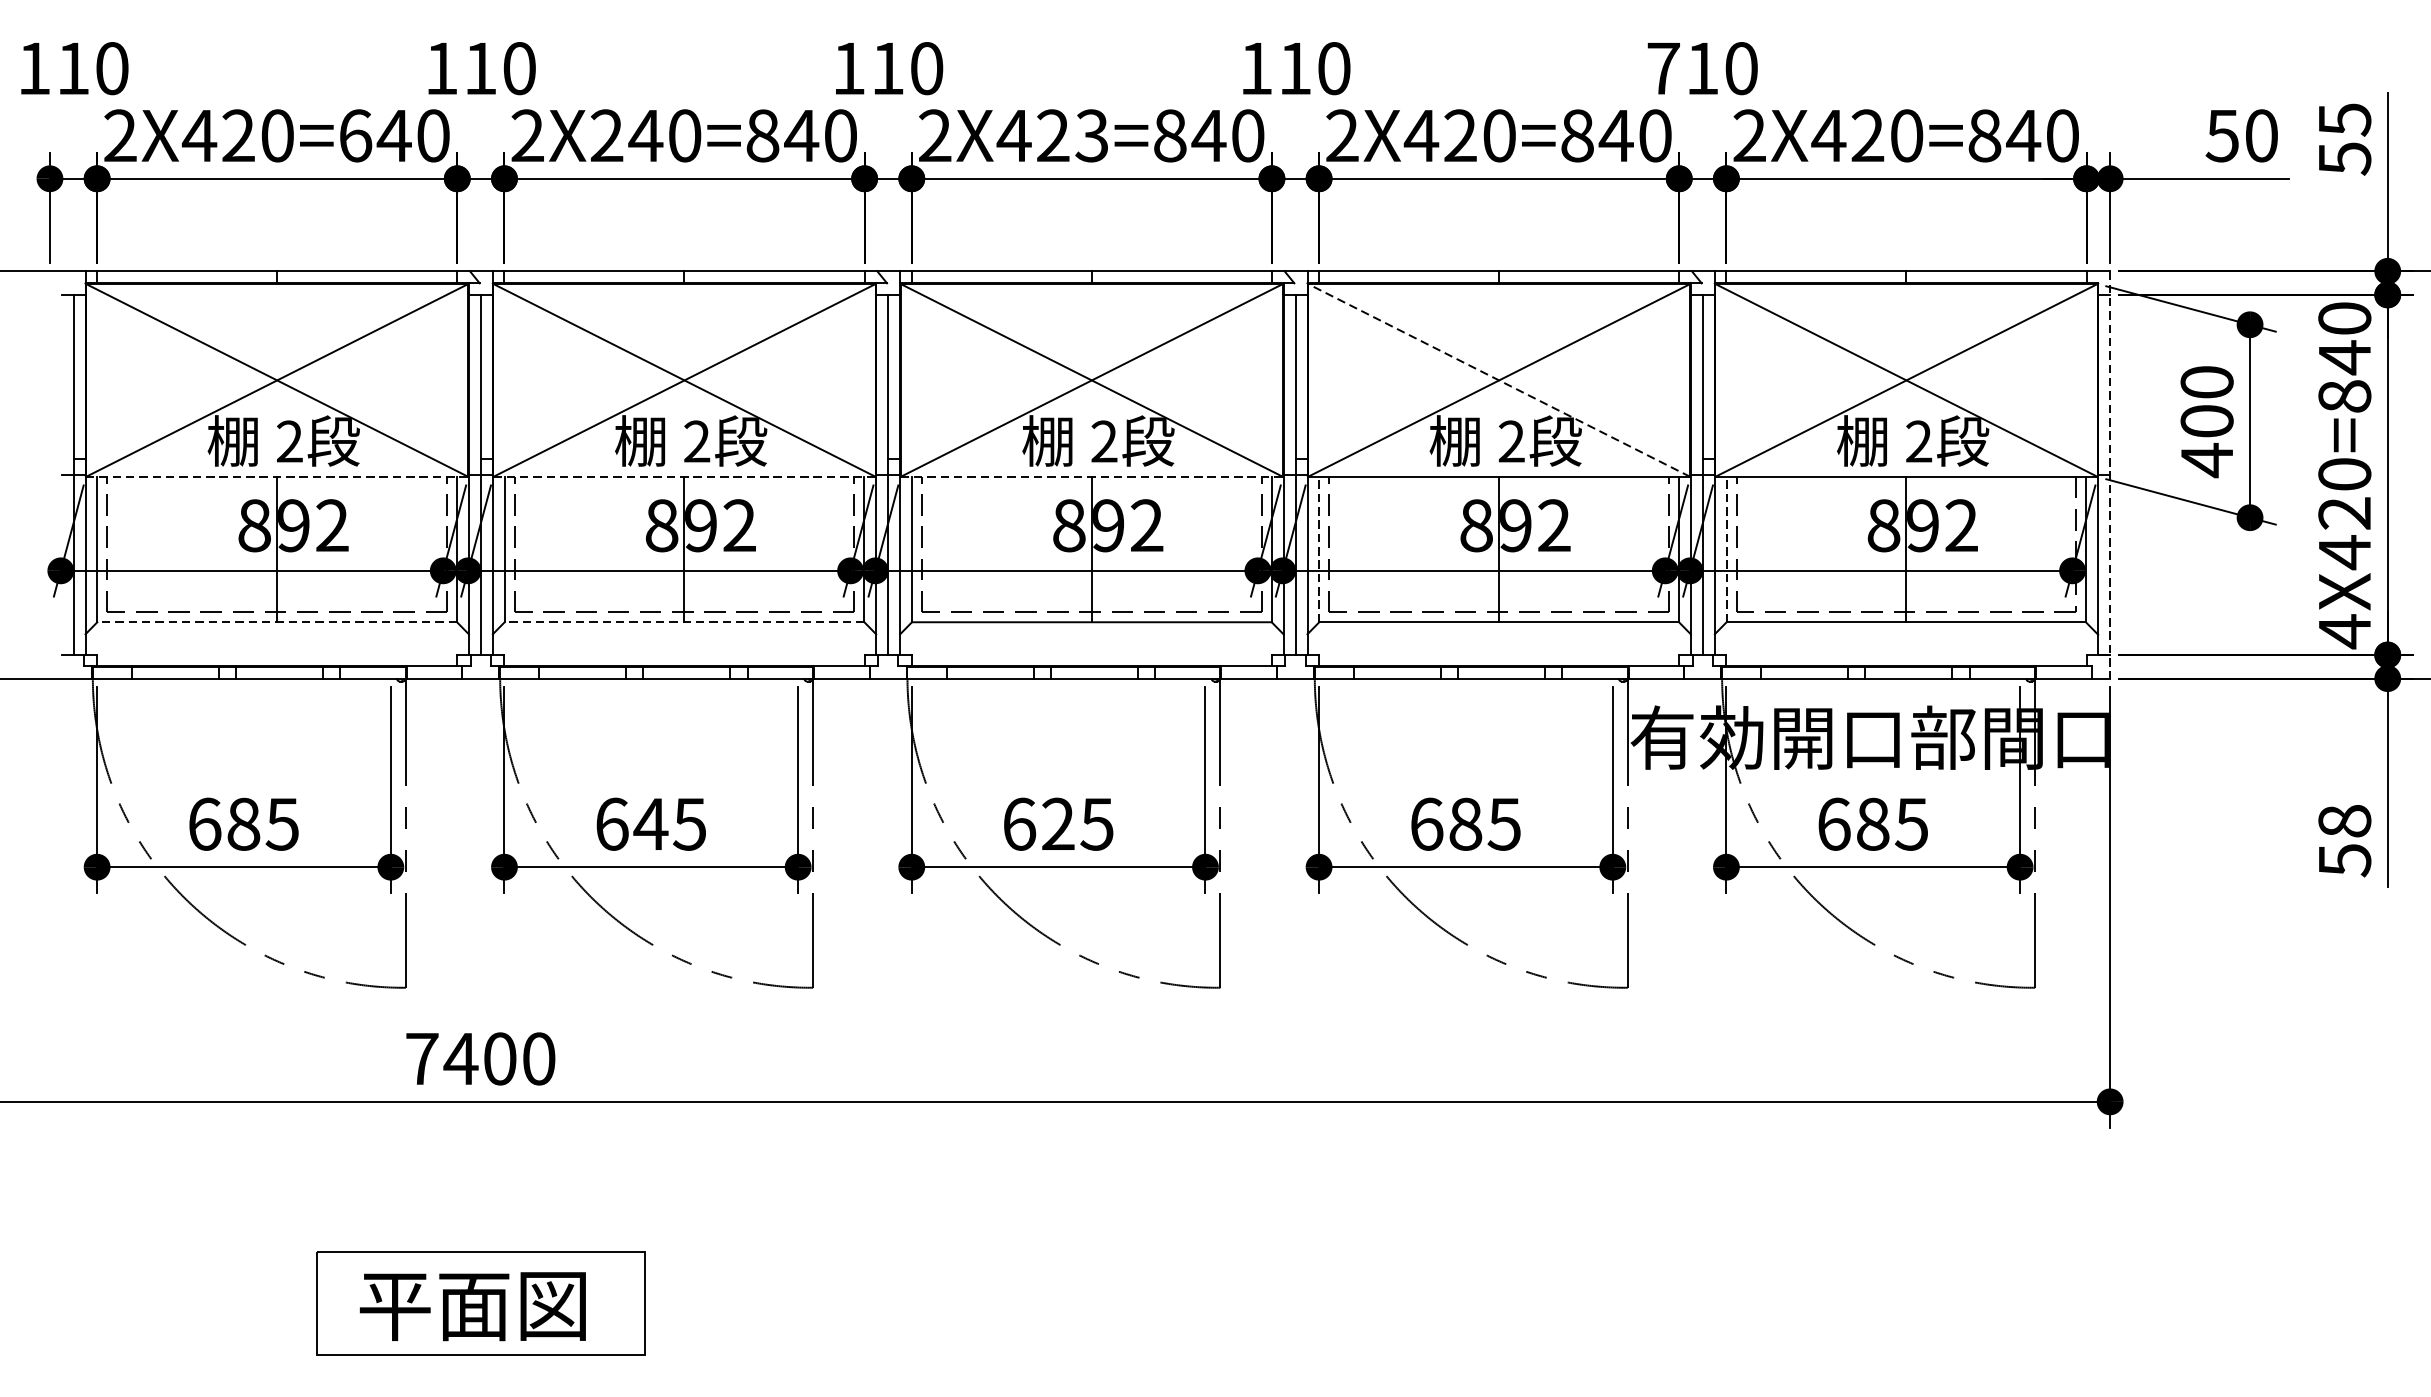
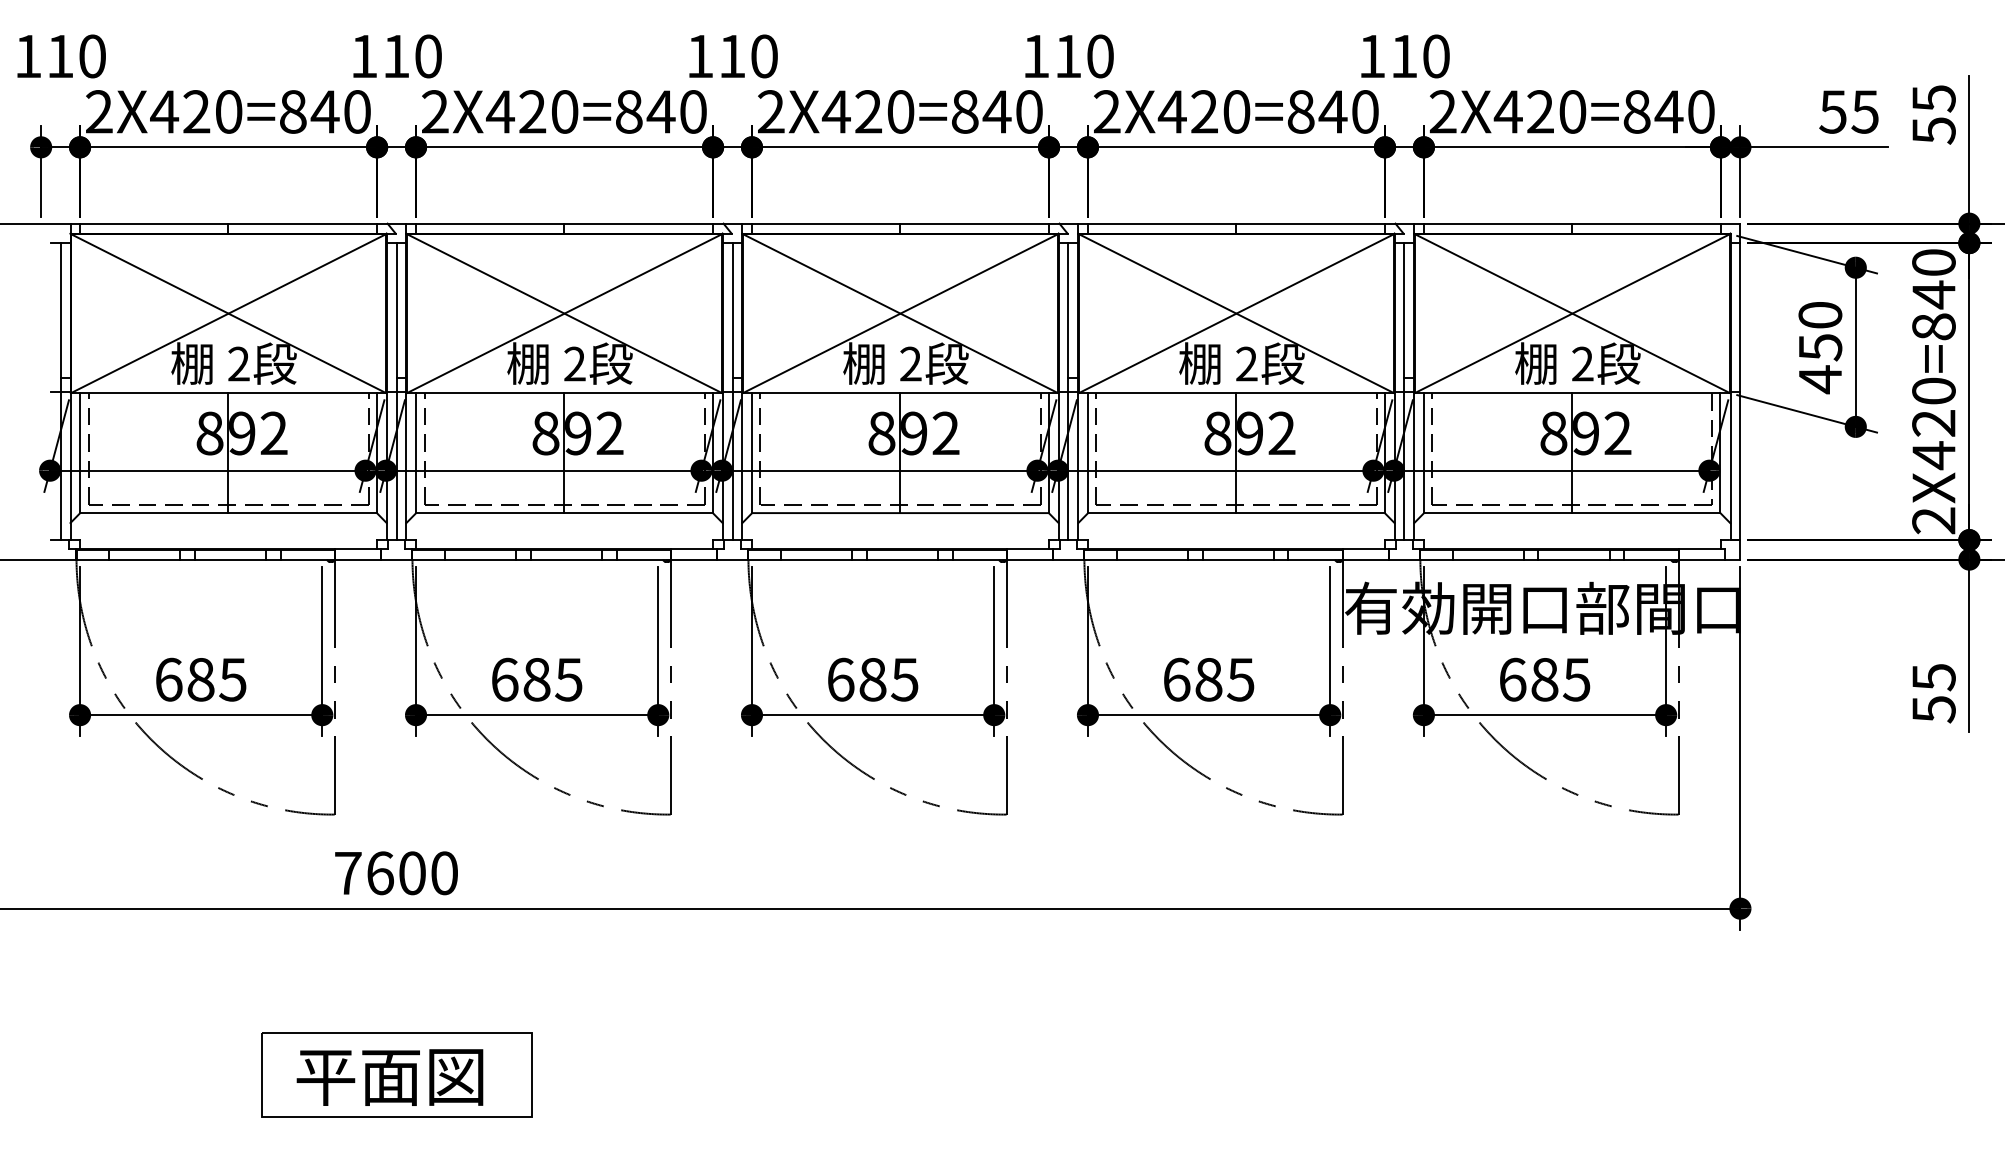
text: (1664, 68) -> (1372, 56), 710 -> 110
text: (355, 135) -> (293, 111), 2X420=640 -> 2X420=840
text: (626, 135) -> (516, 111), 2X240=840 -> 2X420=840
text: (1091, 135) -> (900, 111), 2X423=840 -> 2X420=840
text: (2260, 135) -> (1864, 111), 50 -> 55
line: (1499, 380) -> (1236, 313), dashed -> solid
text: (2207, 421) -> (1820, 347), 400 -> 450
line: (2110, 474) -> (1740, 391), dashed -> solid
line: (277, 477) -> (228, 393), dashed -> solid
line: (684, 477) -> (564, 393), dashed -> solid
line: (1091, 477) -> (900, 393), dashed -> solid
line: (1319, 549) -> (1088, 453), dashed -> solid
line: (1727, 549) -> (1424, 453), dashed -> solid
line: (277, 622) -> (228, 513), dashed -> solid
line: (684, 622) -> (564, 513), dashed -> solid
text: (2344, 631) -> (1933, 520), 4X420=840 -> 2X420=840
text: (2344, 821) -> (1933, 677), 58 -> 55
text: (650, 823) -> (536, 679), 645 -> 685
text: (1057, 823) -> (872, 679), 625 -> 685
text: (460, 1059) -> (379, 873), 7400 -> 7600

